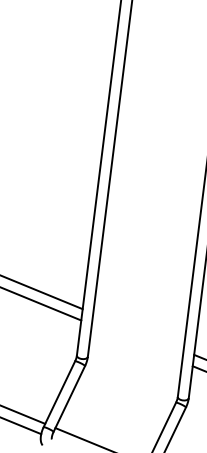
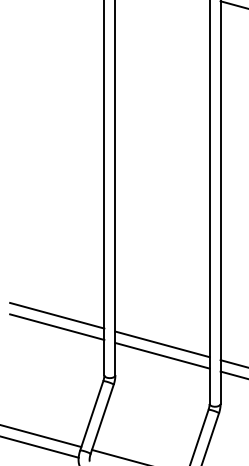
line: (138, 332) -> (162, 344), added
line: (137, 343) -> (162, 355), added

